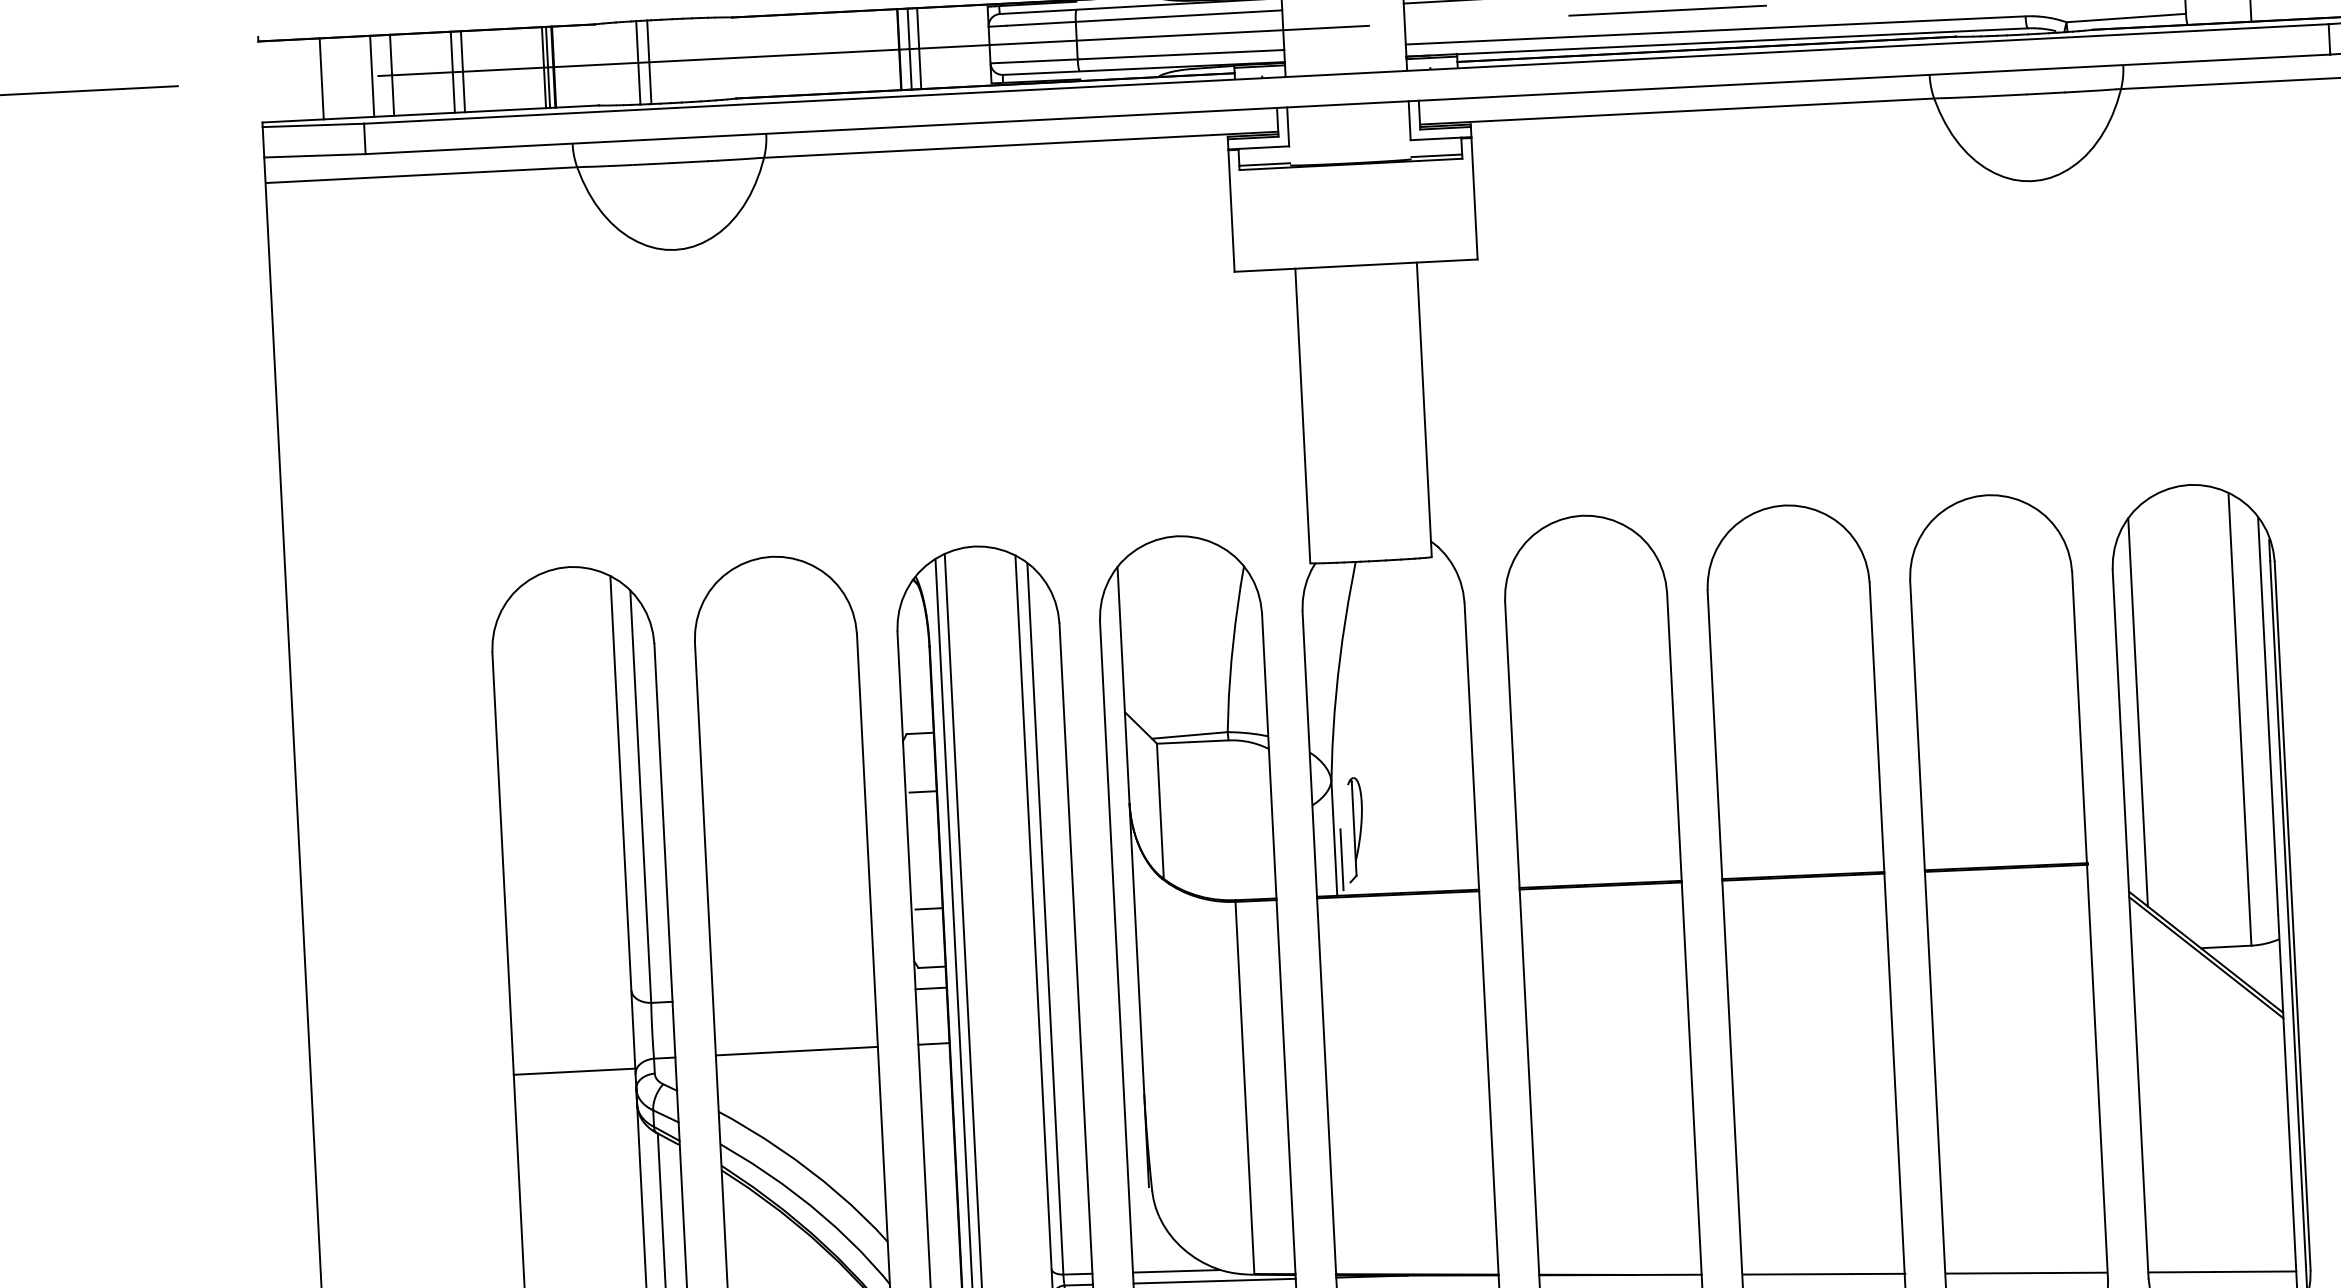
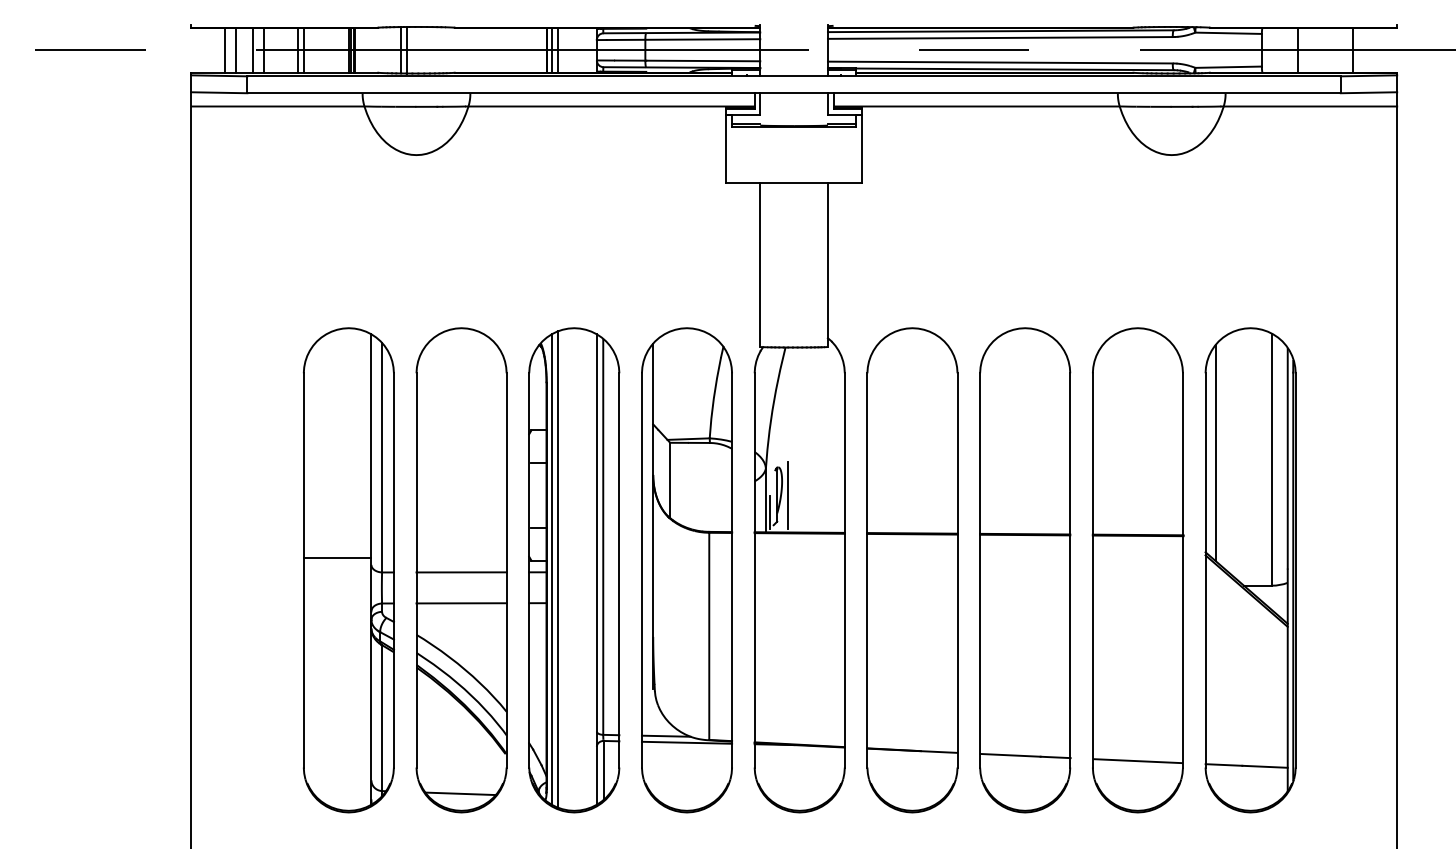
line: (342, 76) -> (236, 49), added
line: (1374, 827) -> (788, 495), added
line: (793, 995) -> (461, 572), added
line: (574, 1071) -> (337, 557), moved

